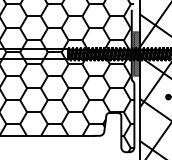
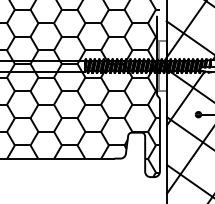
hatch: (136, 53) -> (162, 65), removed

